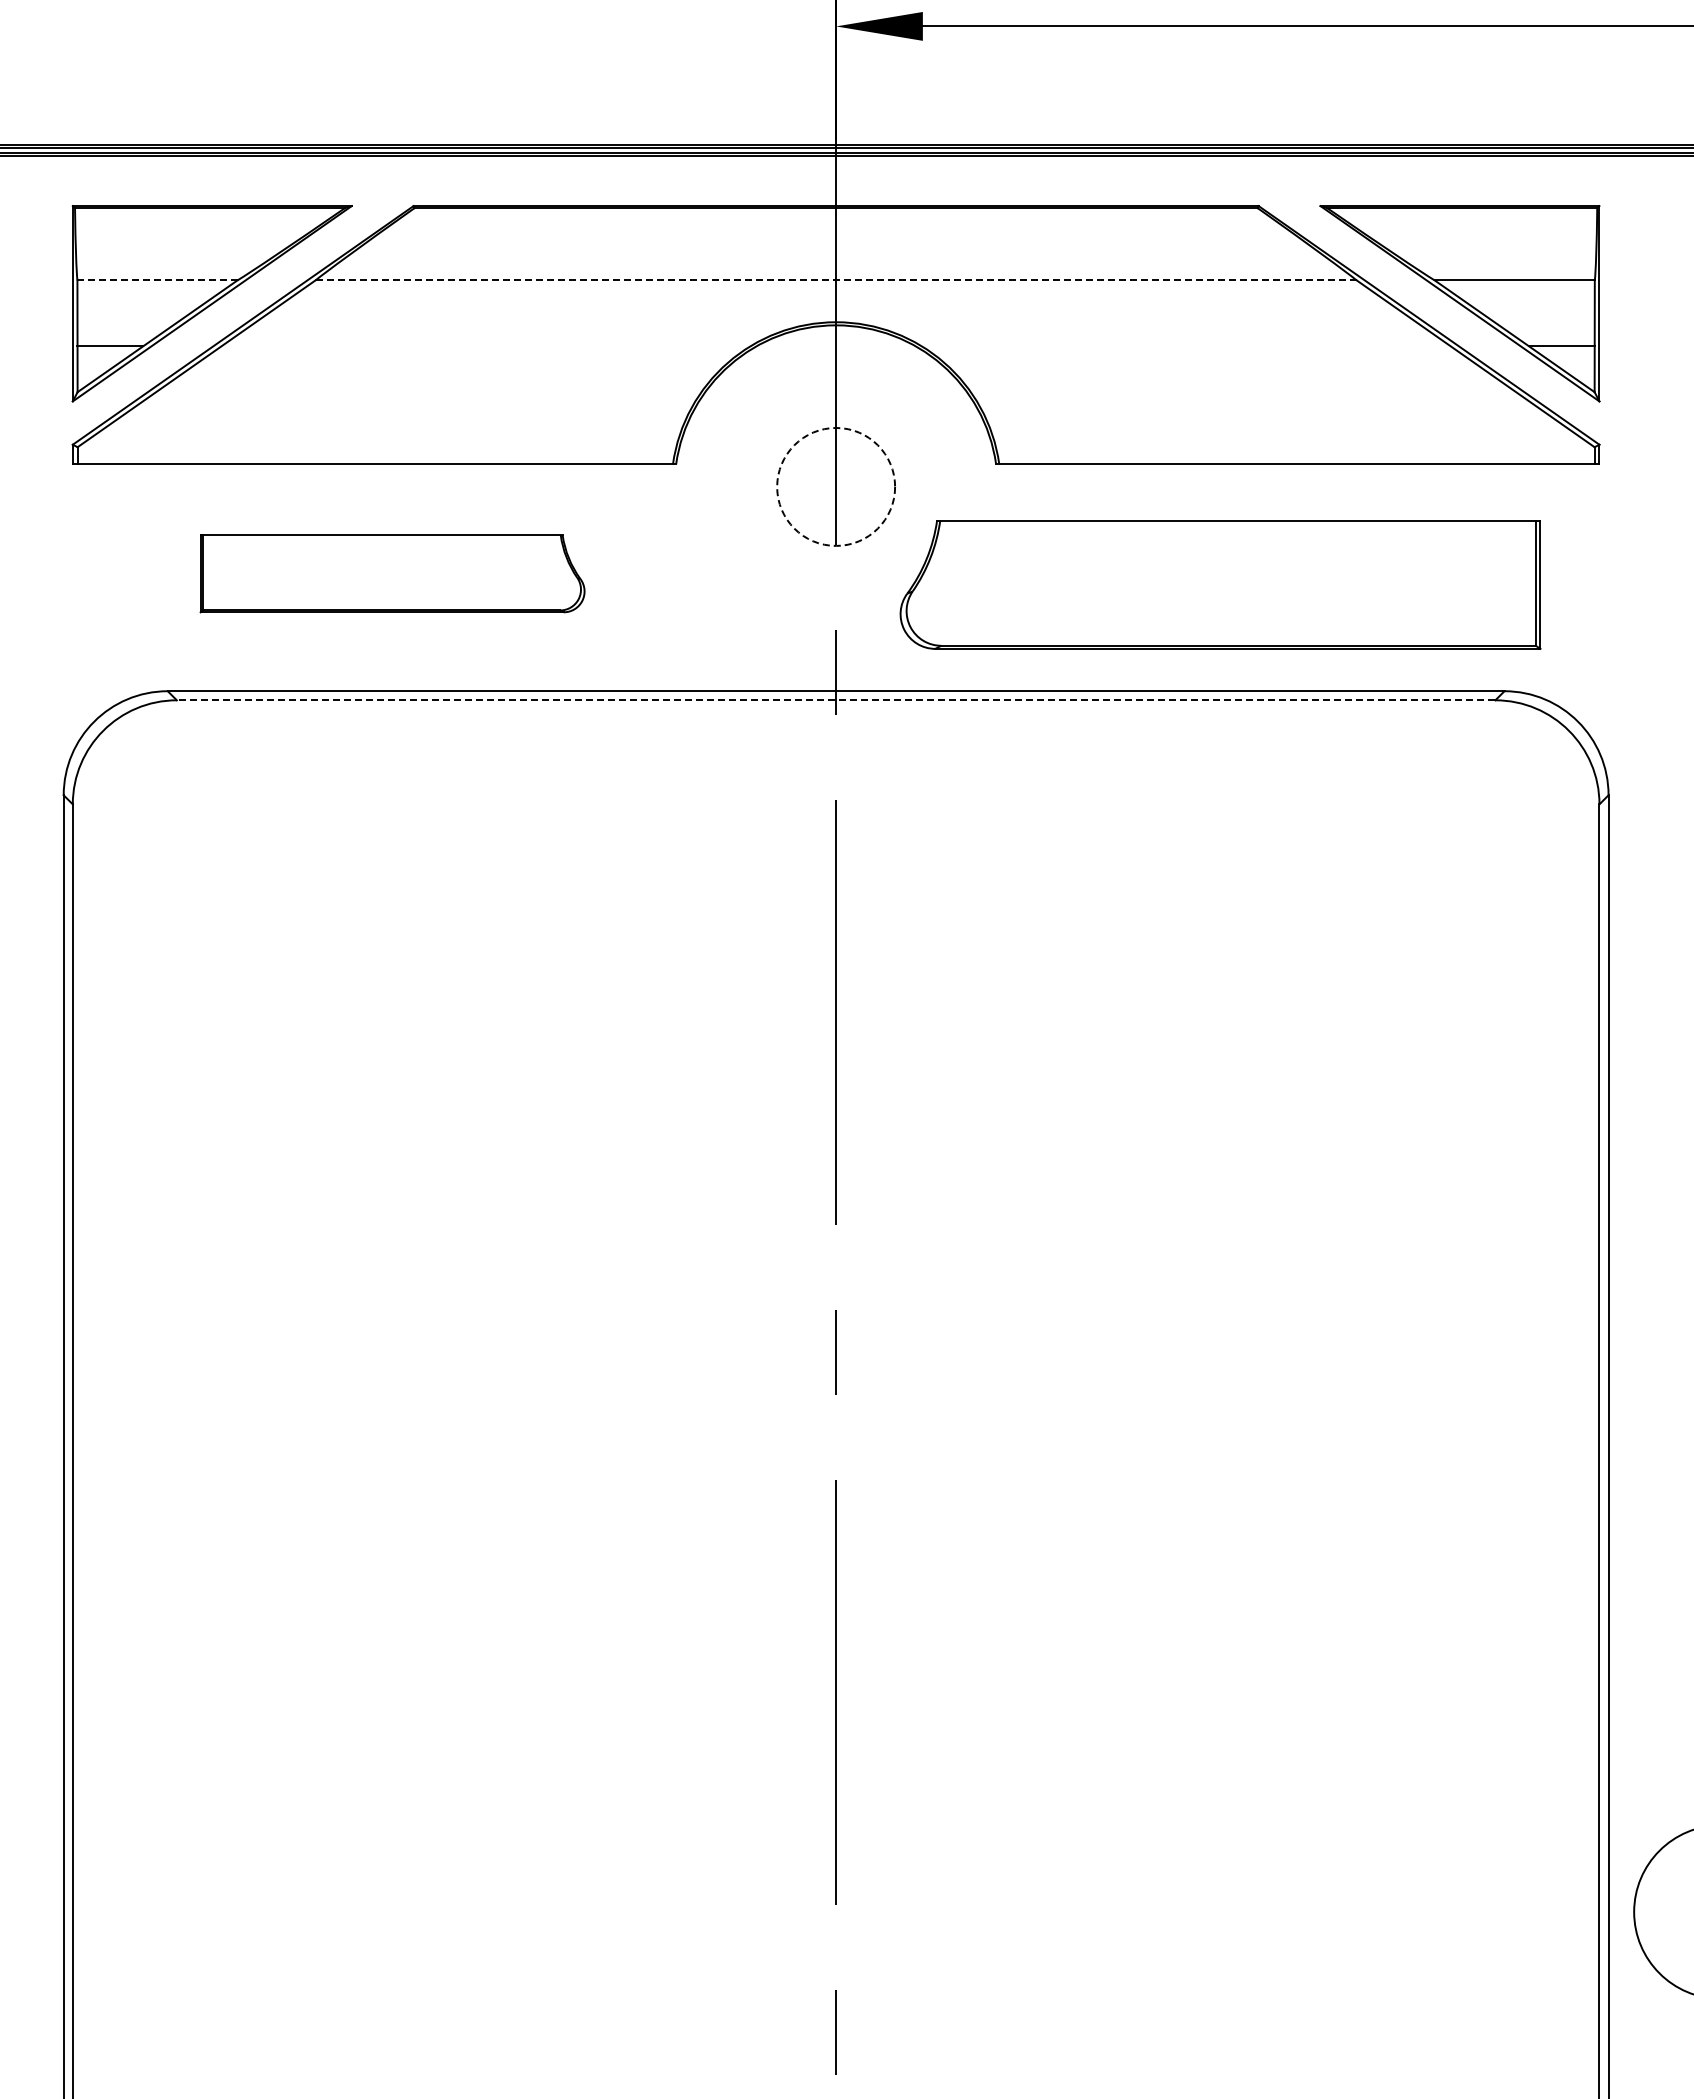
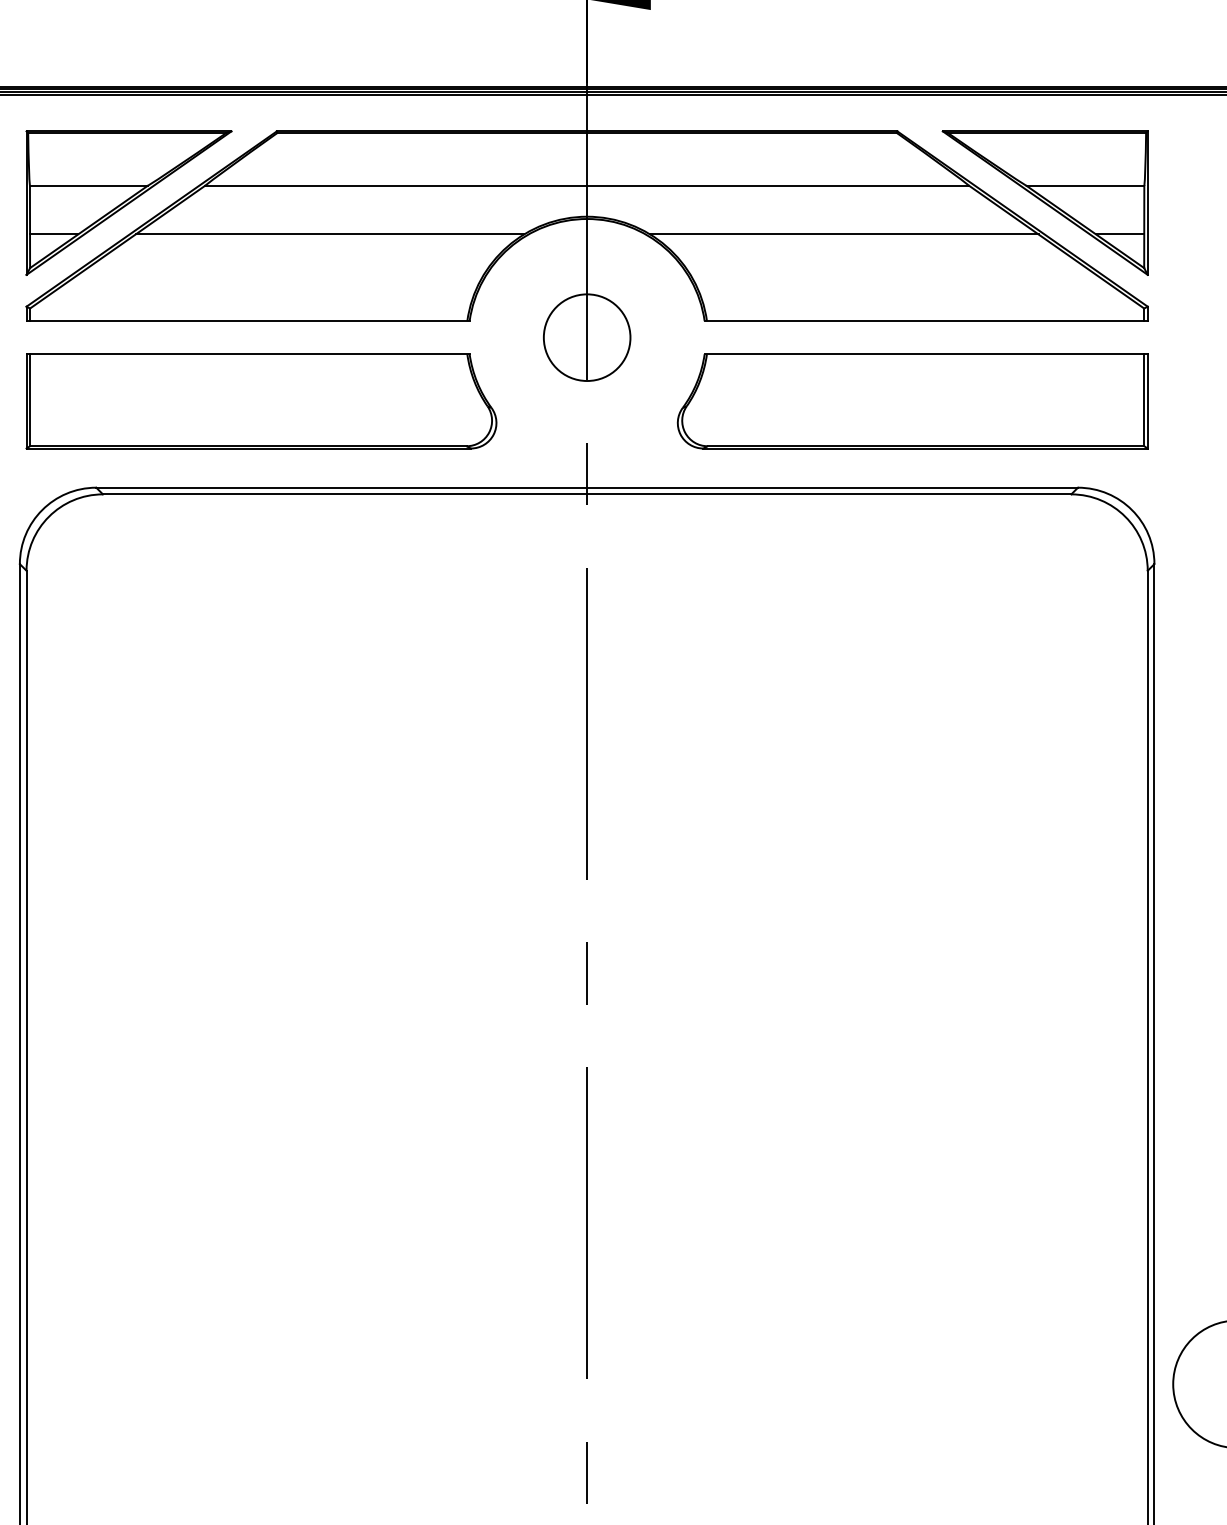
line: (157, 280) -> (88, 186), dashed -> solid
line: (836, 280) -> (587, 186), dashed -> solid
line: (485, 346) -> (329, 234), added
line: (1186, 346) -> (844, 234), added
circle: (836, 486) -> (587, 337), dashed -> solid
part: (392, 573) -> (261, 401), size x1.67
part: (1220, 584) -> (912, 401), moved
line: (835, 700) -> (586, 494), dashed -> solid

